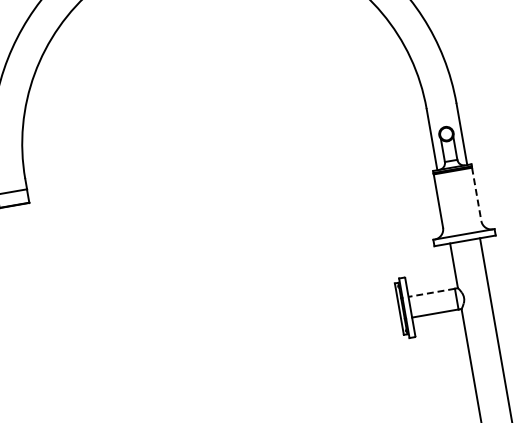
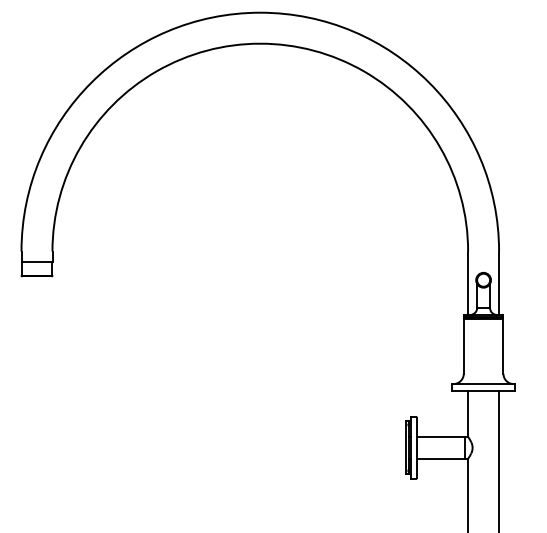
line: (476, 194) -> (503, 346), dashed -> solid
line: (431, 293) -> (440, 437), dashed -> solid

